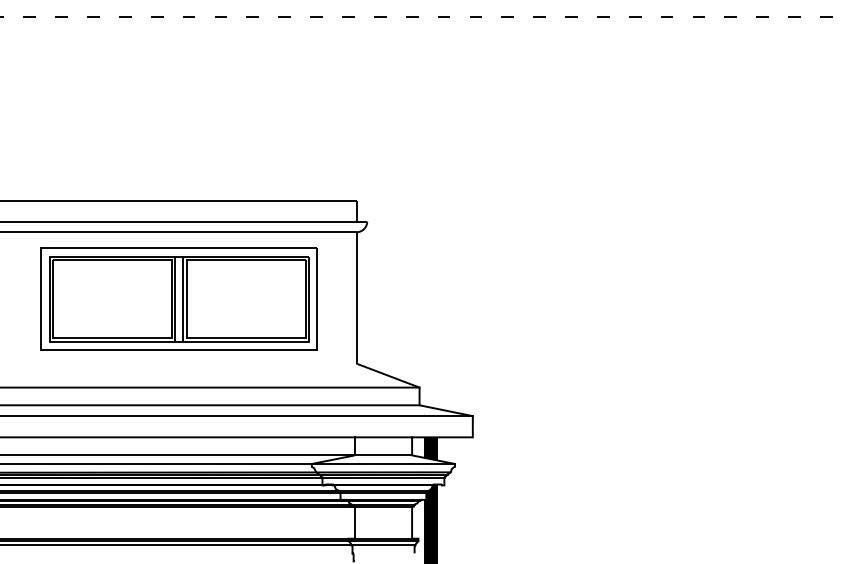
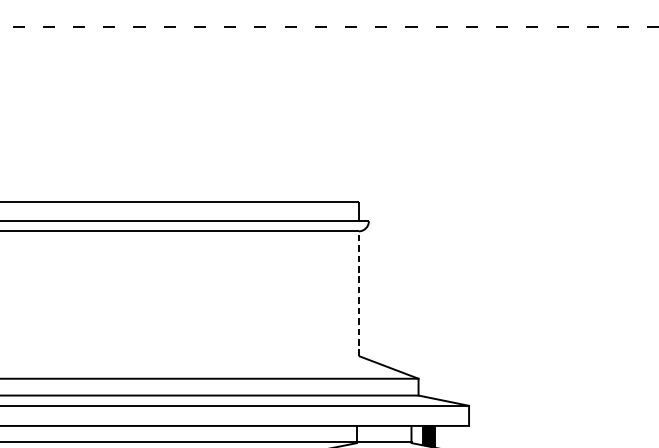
line: (356, 297) -> (358, 293), solid -> dashed
part: (178, 298) -> (189, 294), removed

